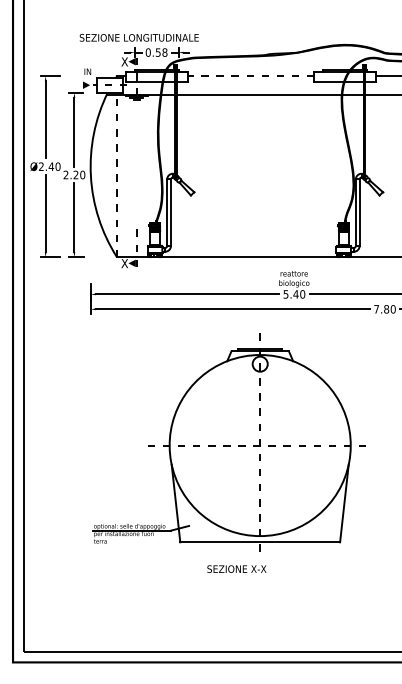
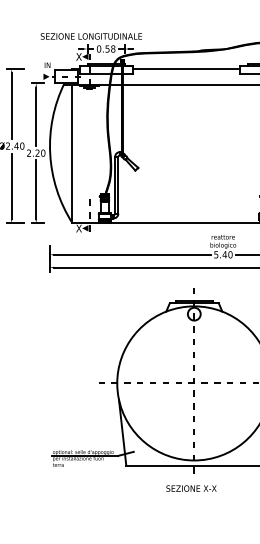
line: (250, 76) -> (186, 69), dashed -> solid
line: (117, 174) -> (72, 152), dashed -> solid
text: (236, 568) -> (191, 488), moved

